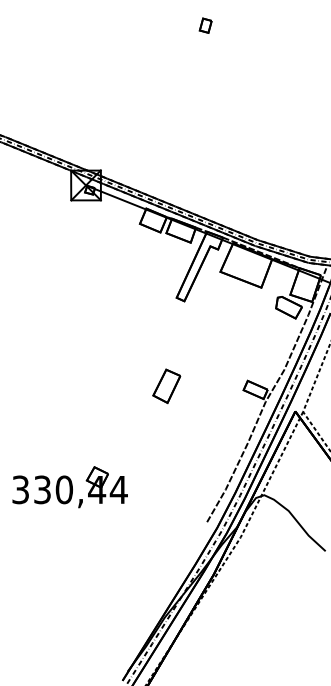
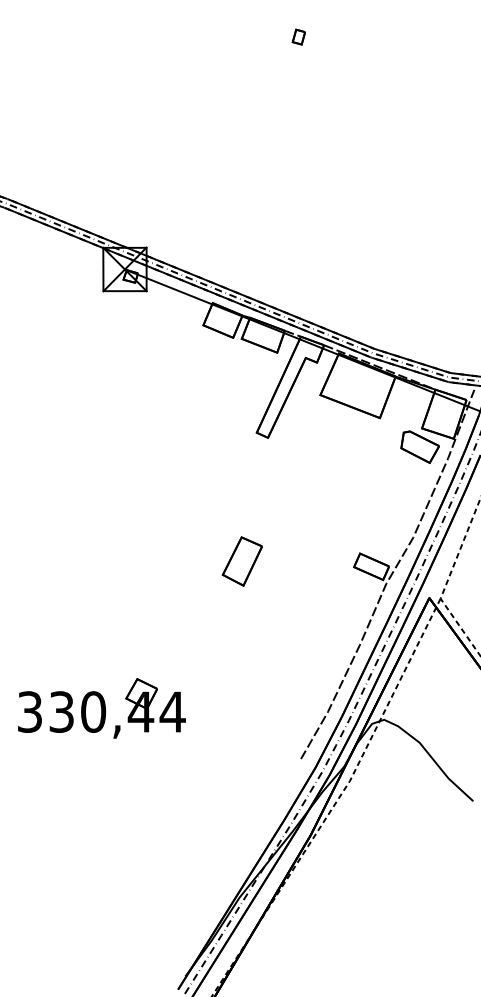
part: (205, 25) -> (298, 36), size x0.71

